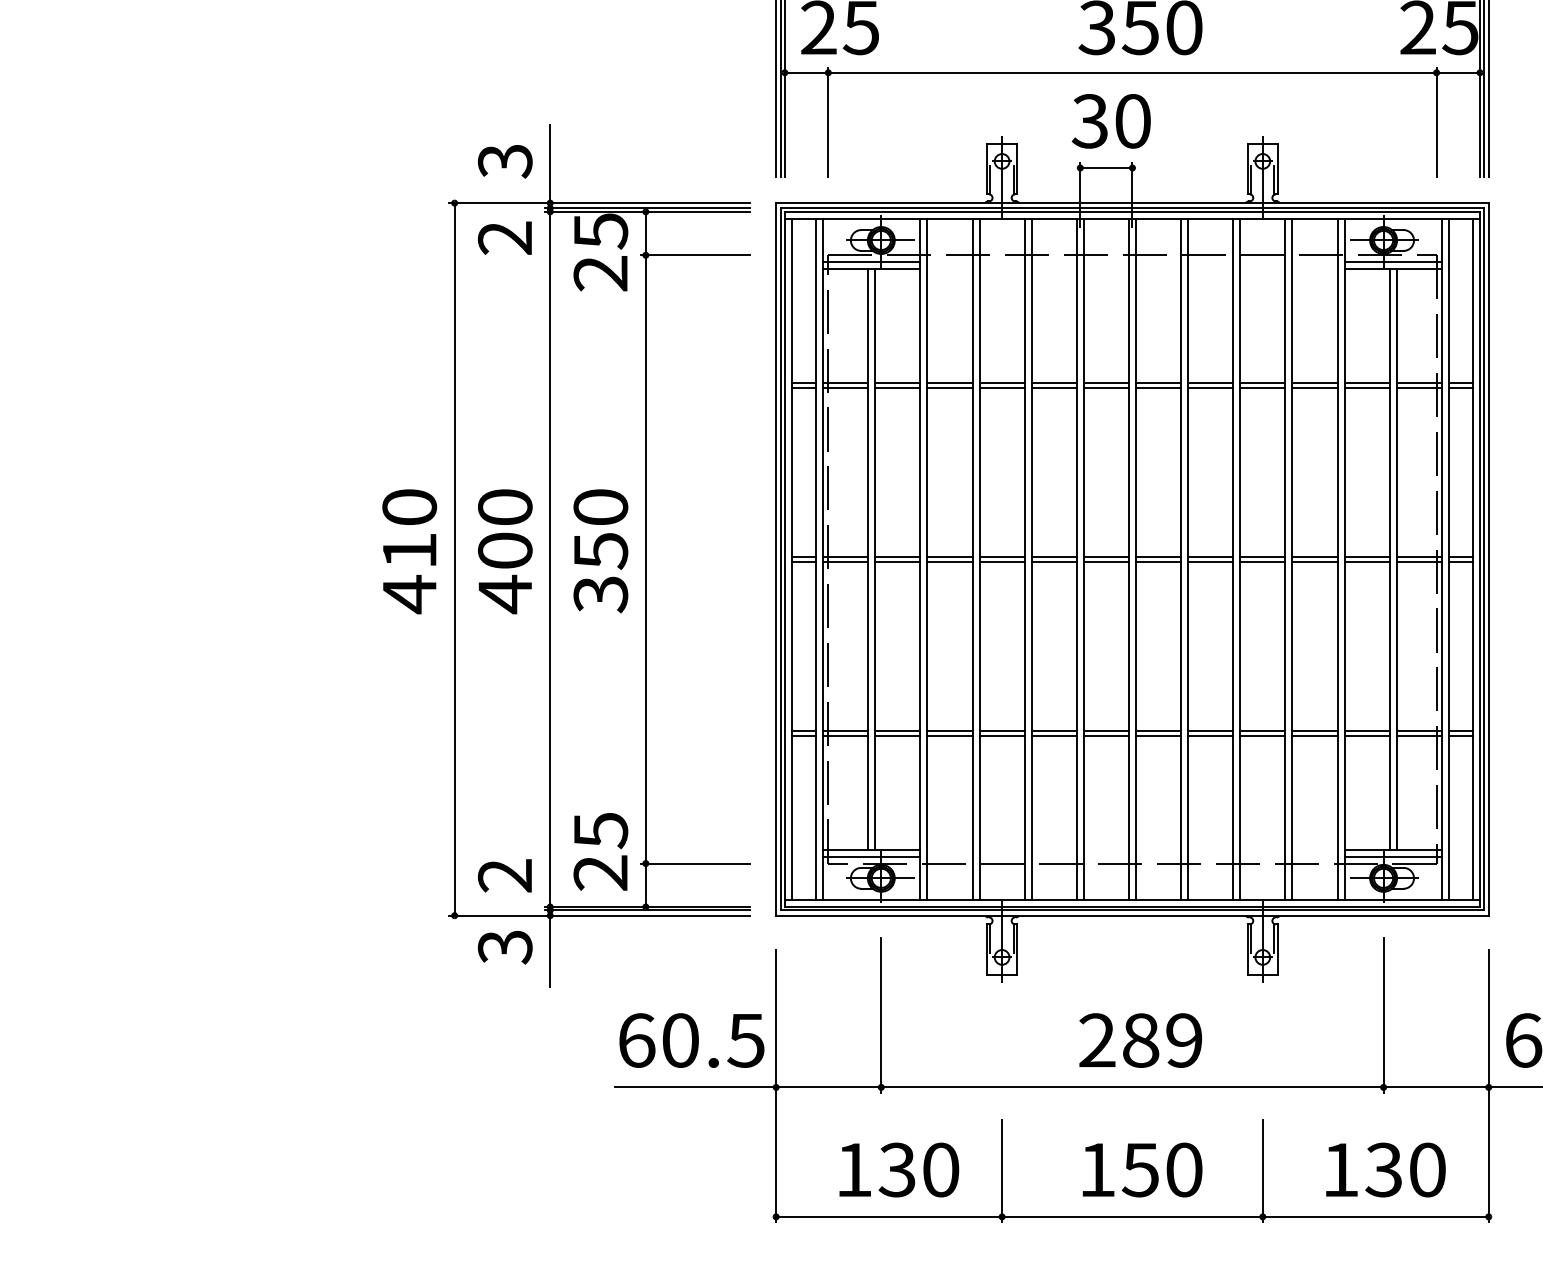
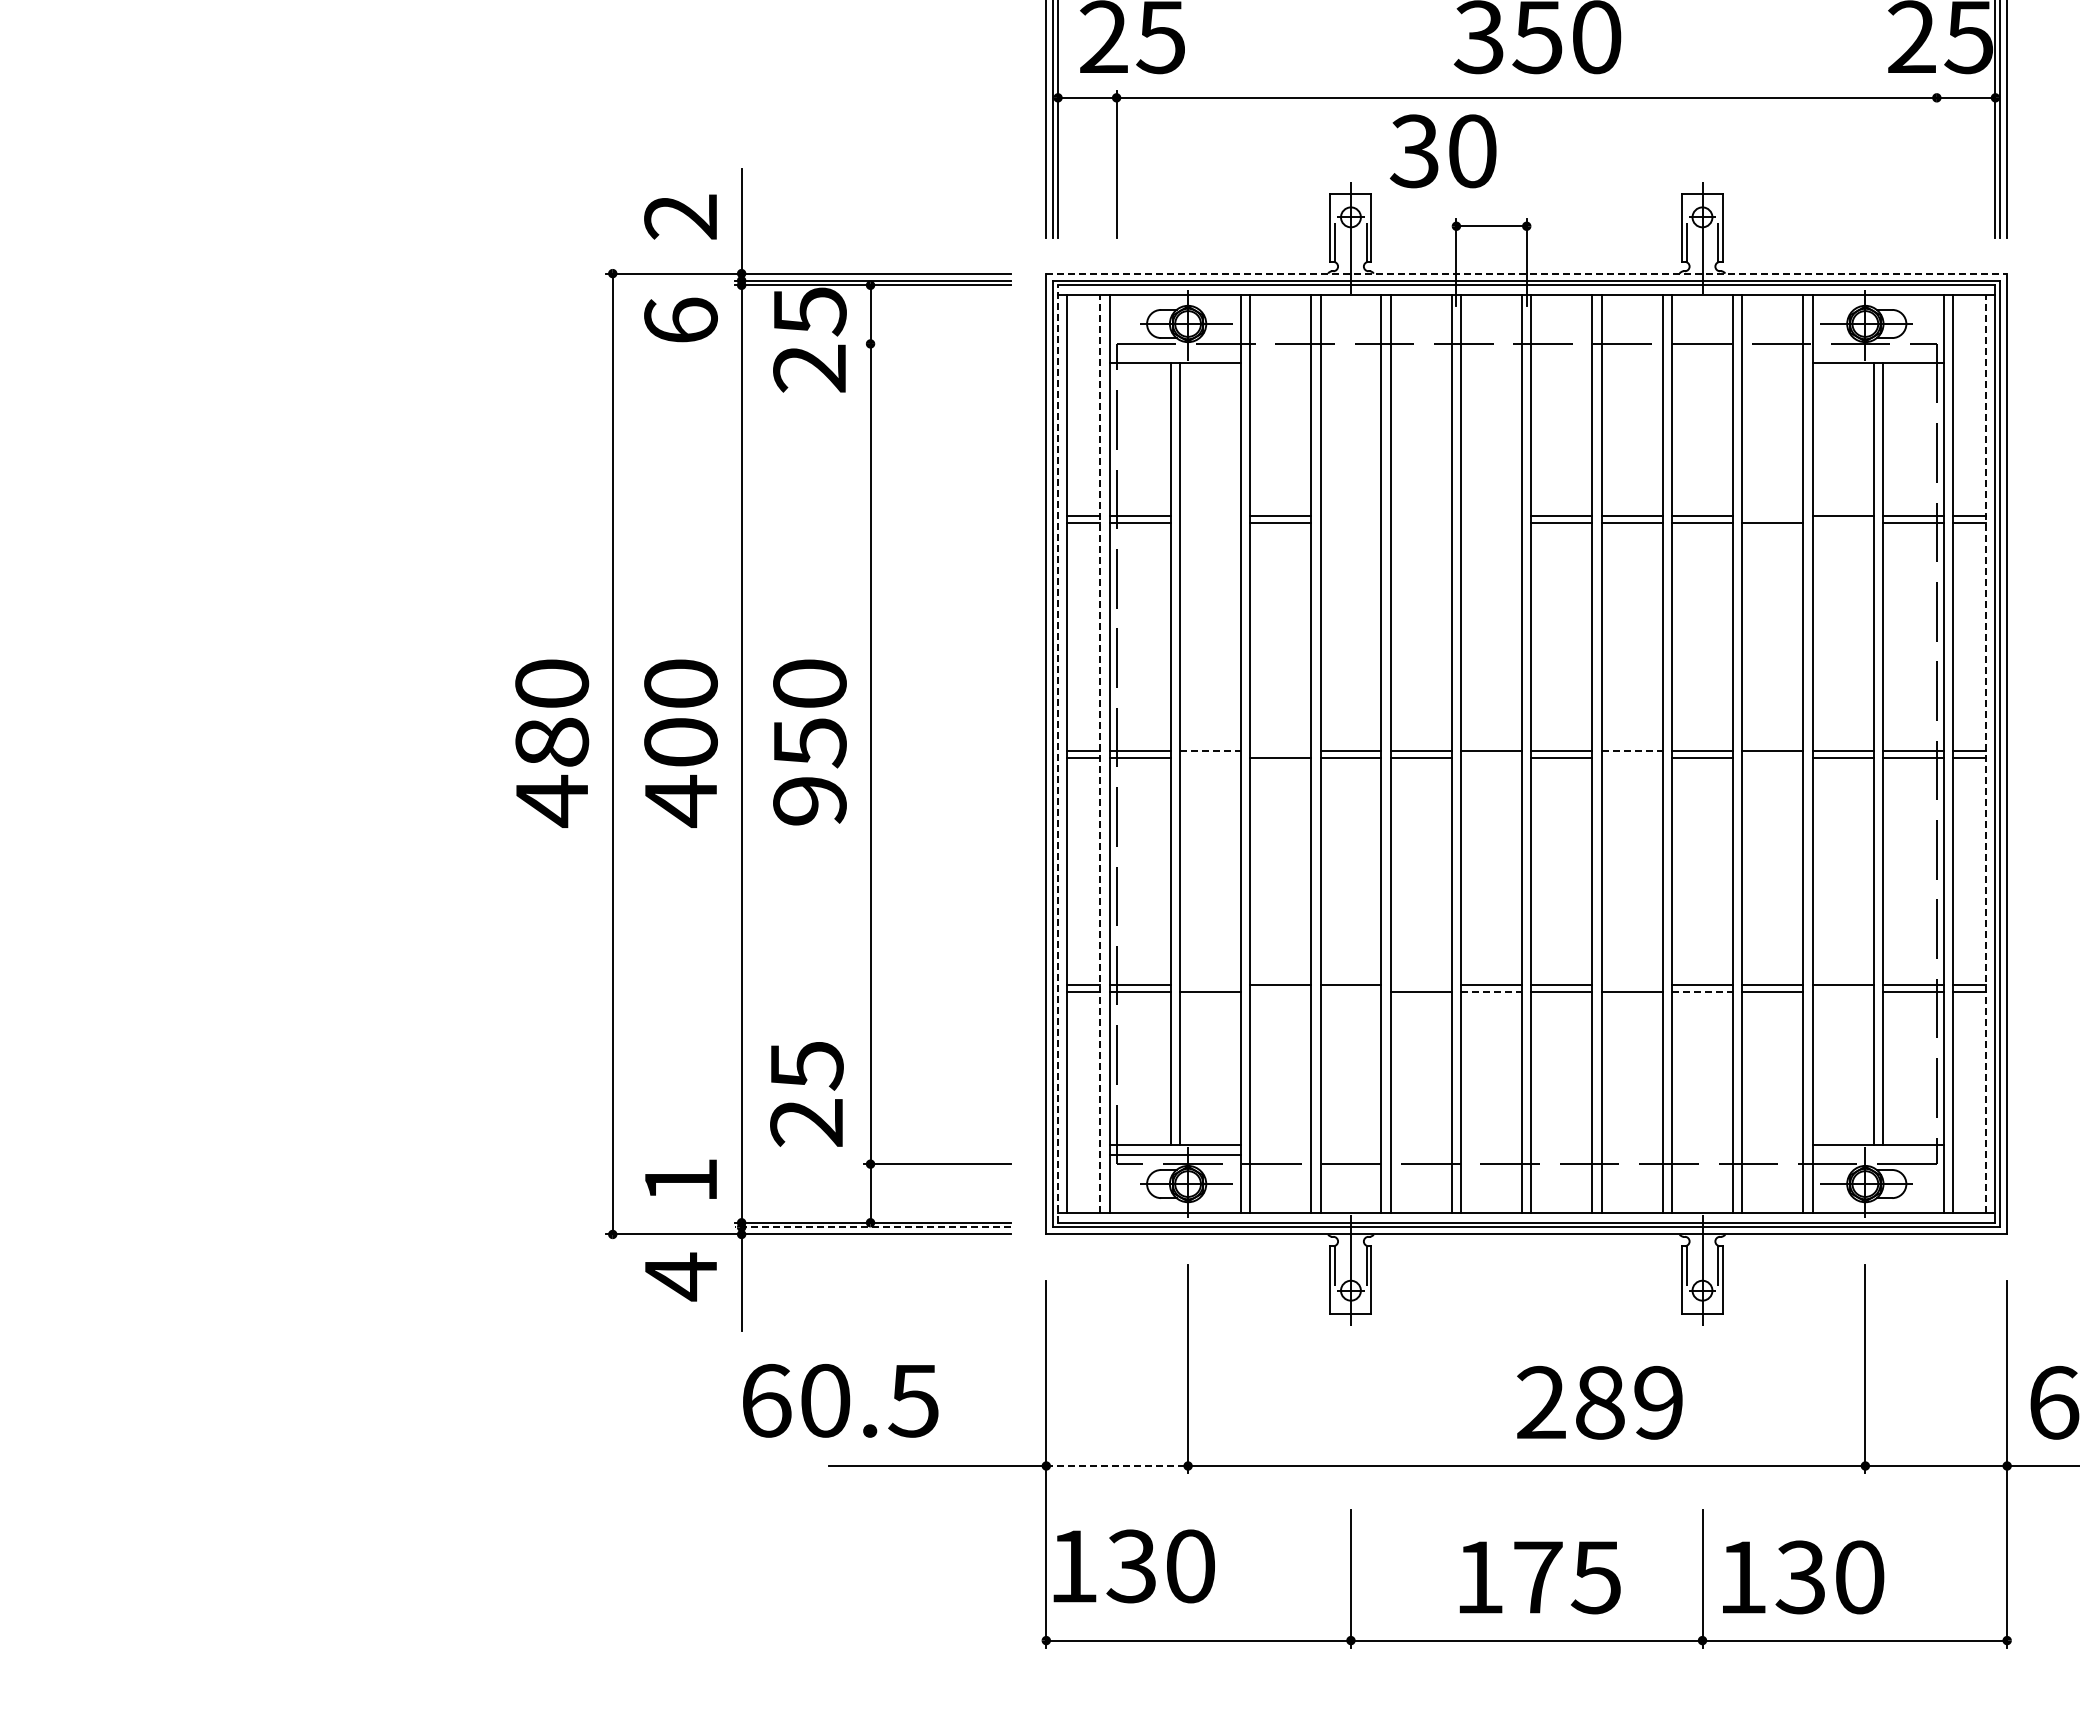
text: (1111, 121) -> (1443, 151), moved
line: (1436, 122) -> (1936, 164), removed
text: (504, 161) -> (680, 217), 3 -> 2
line: (1133, 203) -> (1527, 273), solid -> dashed
text: (504, 237) -> (680, 320), 2 -> 6
line: (695, 254) -> (937, 343), removed
line: (871, 262) -> (1174, 353), removed
line: (1392, 262) -> (1877, 353), removed
line: (897, 383) -> (1209, 516), removed
line: (1001, 383) -> (1350, 516), removed
line: (1053, 383) -> (1420, 516), removed
line: (1106, 383) -> (1491, 516), removed
line: (1314, 383) -> (1772, 516), removed
line: (897, 388) -> (1209, 523), removed
line: (1001, 388) -> (1350, 523), removed
line: (1053, 388) -> (1420, 523), removed
line: (1106, 388) -> (1491, 523), removed
line: (1366, 388) -> (1842, 523), removed
text: (409, 550) -> (552, 741), 410 -> 480
line: (897, 556) -> (1210, 750), solid -> dashed
line: (949, 556) -> (1280, 750), removed
line: (1210, 556) -> (1632, 750), solid -> dashed
line: (785, 559) -> (1058, 754), solid -> dashed
line: (816, 559) -> (1100, 753), solid -> dashed
line: (1473, 559) -> (1986, 753), solid -> dashed
line: (897, 561) -> (1209, 757), removed
line: (1106, 561) -> (1491, 757), removed
line: (1210, 561) -> (1631, 757), removed
line: (1314, 561) -> (1772, 757), removed
text: (600, 594) -> (809, 801), 350 -> 950
line: (897, 730) -> (1209, 984), removed
line: (1053, 730) -> (1420, 984), removed
line: (1210, 730) -> (1631, 984), removed
line: (949, 735) -> (1280, 991), removed
line: (1001, 735) -> (1350, 991), removed
line: (1107, 735) -> (1492, 991), solid -> dashed
line: (1262, 735) -> (1702, 991), solid -> dashed
line: (1366, 735) -> (1842, 991), removed
text: (600, 851) -> (806, 1094), moved
line: (1392, 856) -> (1877, 1154), removed
text: (504, 875) -> (680, 1180), 2 -> 1
line: (647, 910) -> (872, 1227), solid -> dashed
text: (504, 946) -> (680, 1276), 3 -> 4
text: (691, 1040) -> (840, 1400), moved
text: (1140, 1040) -> (1599, 1402), moved
line: (828, 1087) -> (1117, 1466), solid -> dashed
text: (898, 1170) -> (1133, 1566), moved
text: (1161, 1170) -> (1566, 1577), 150 -> 175
text: (1385, 1170) -> (1803, 1577), moved

